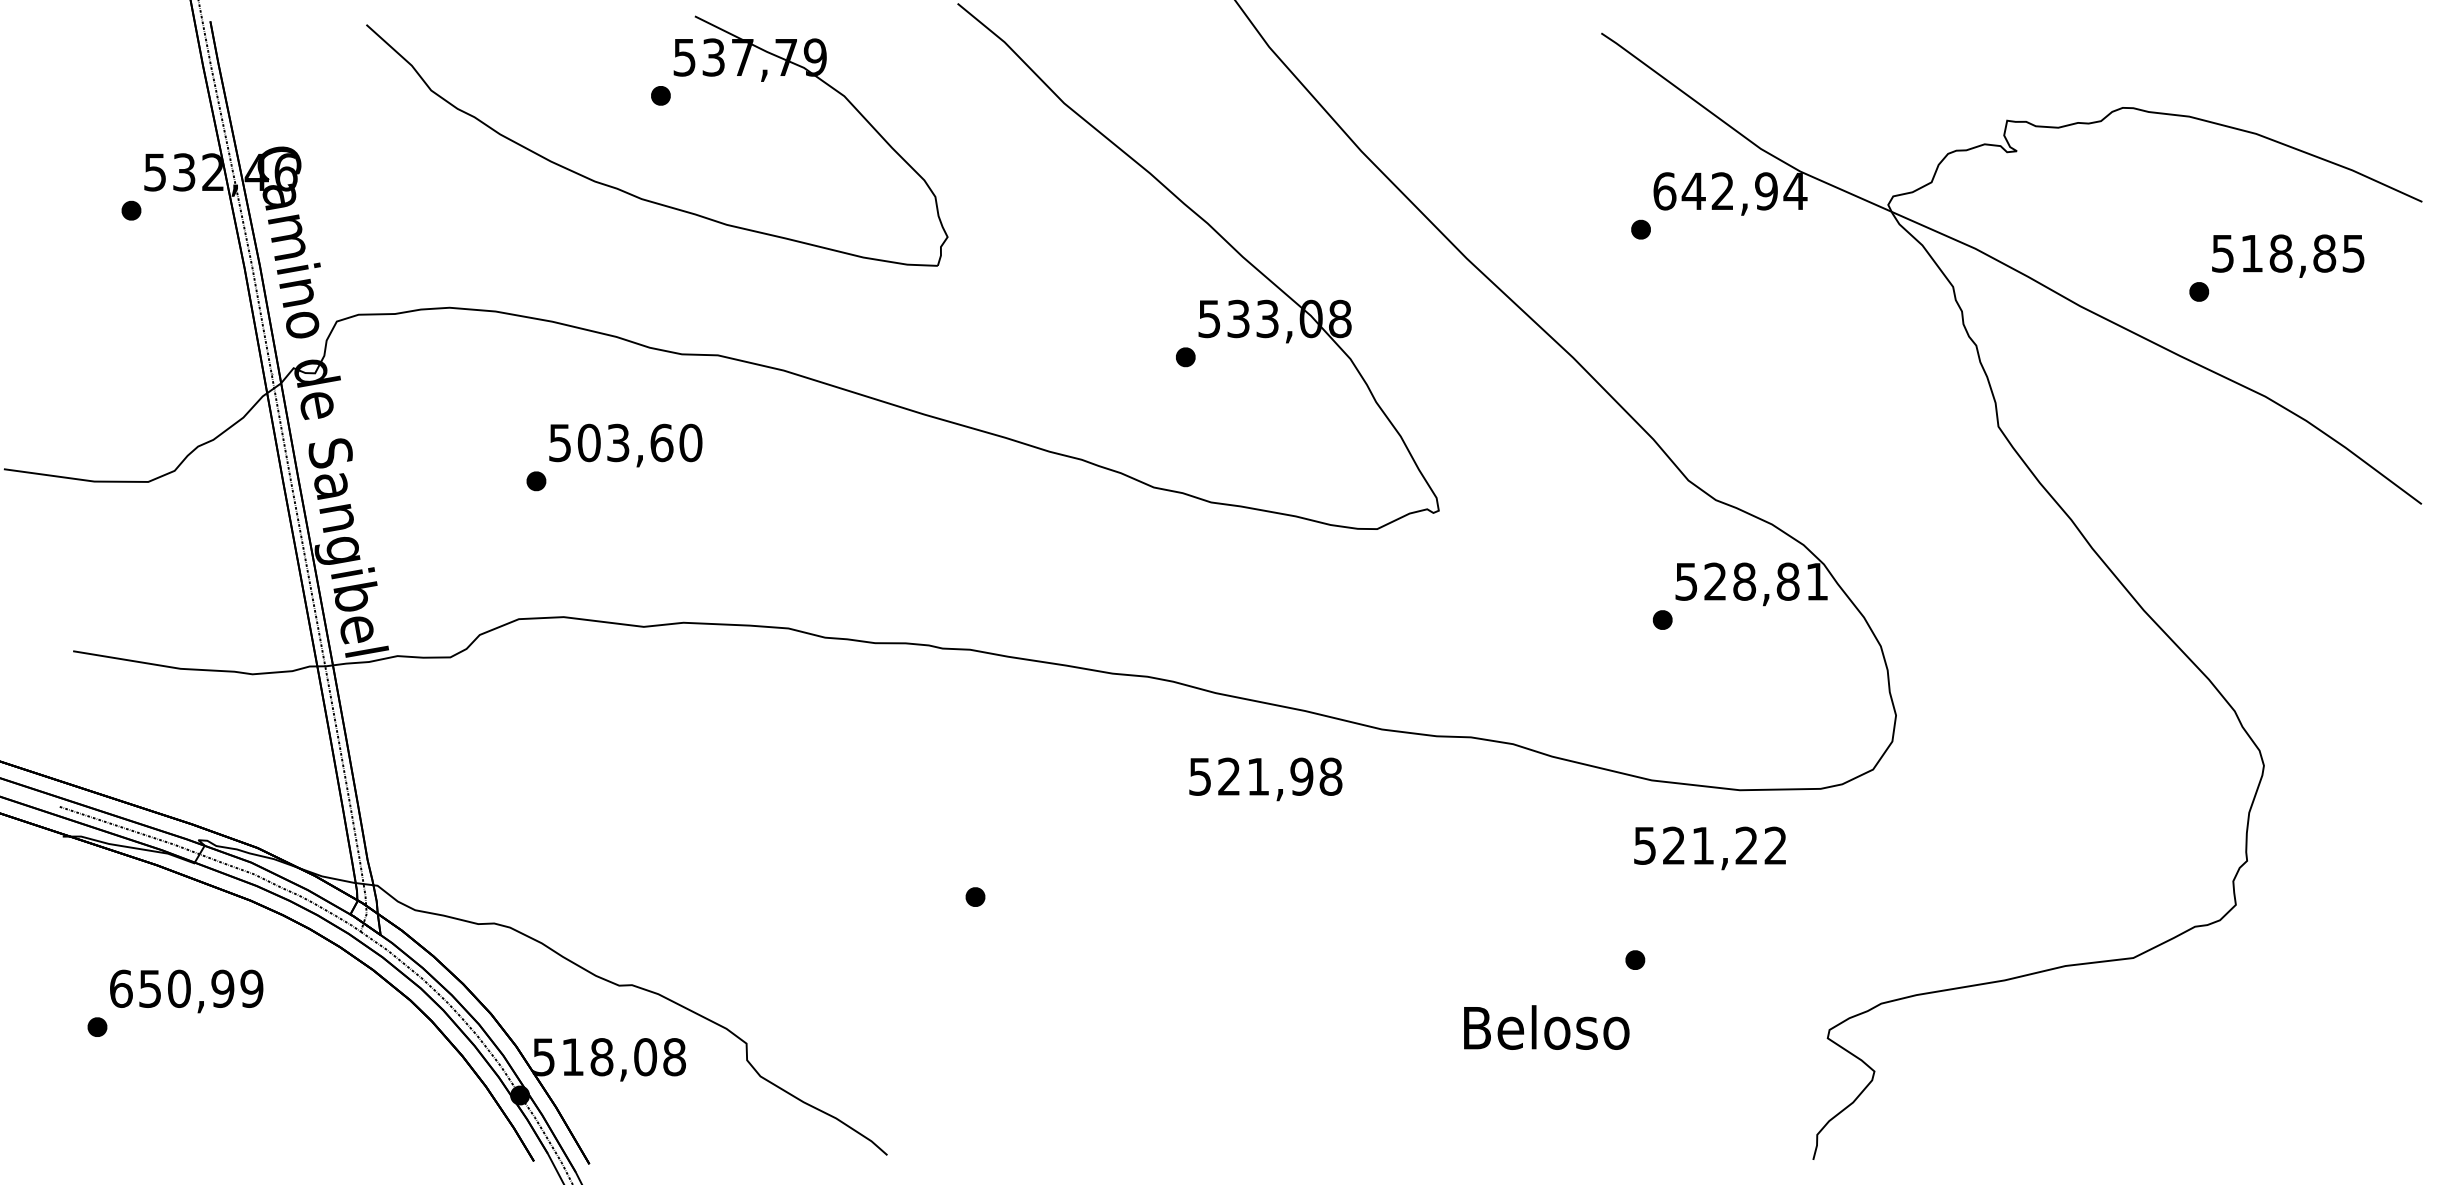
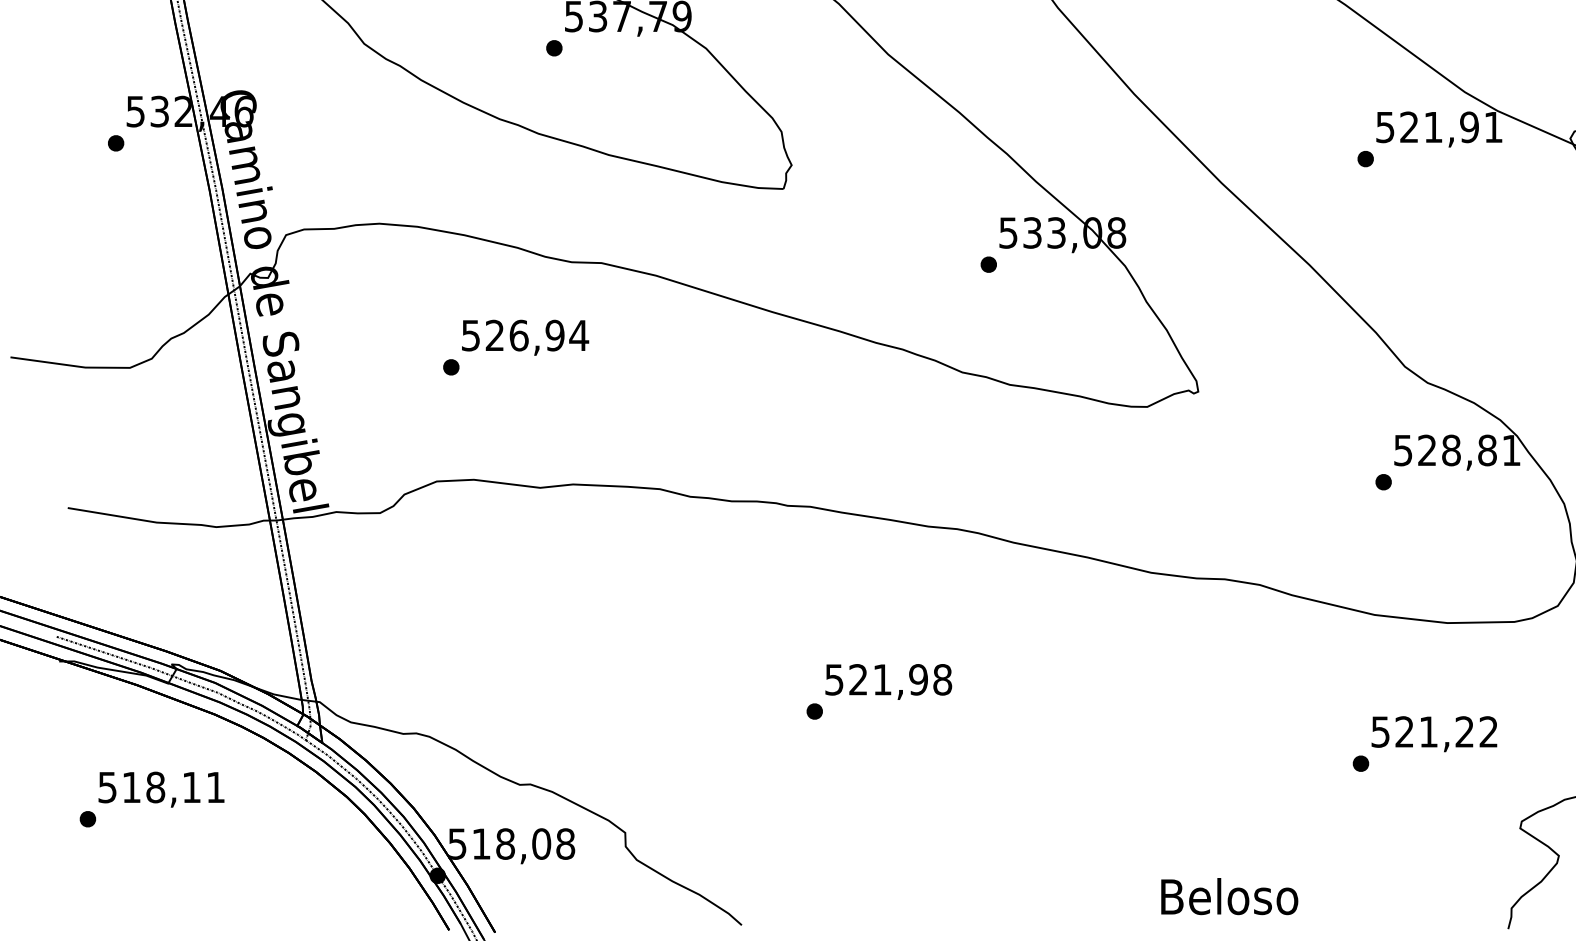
text: (1730, 191) -> (1439, 127), 642,94 -> 521,91
text: (639, 442) -> (536, 335), 503,60 -> 526,94
text: (1265, 779) -> (888, 682), moved
text: (1709, 848) -> (1433, 734), moved
text: (186, 988) -> (161, 787), 650,99 -> 518,11
text: (1546, 1027) -> (1229, 896), moved

